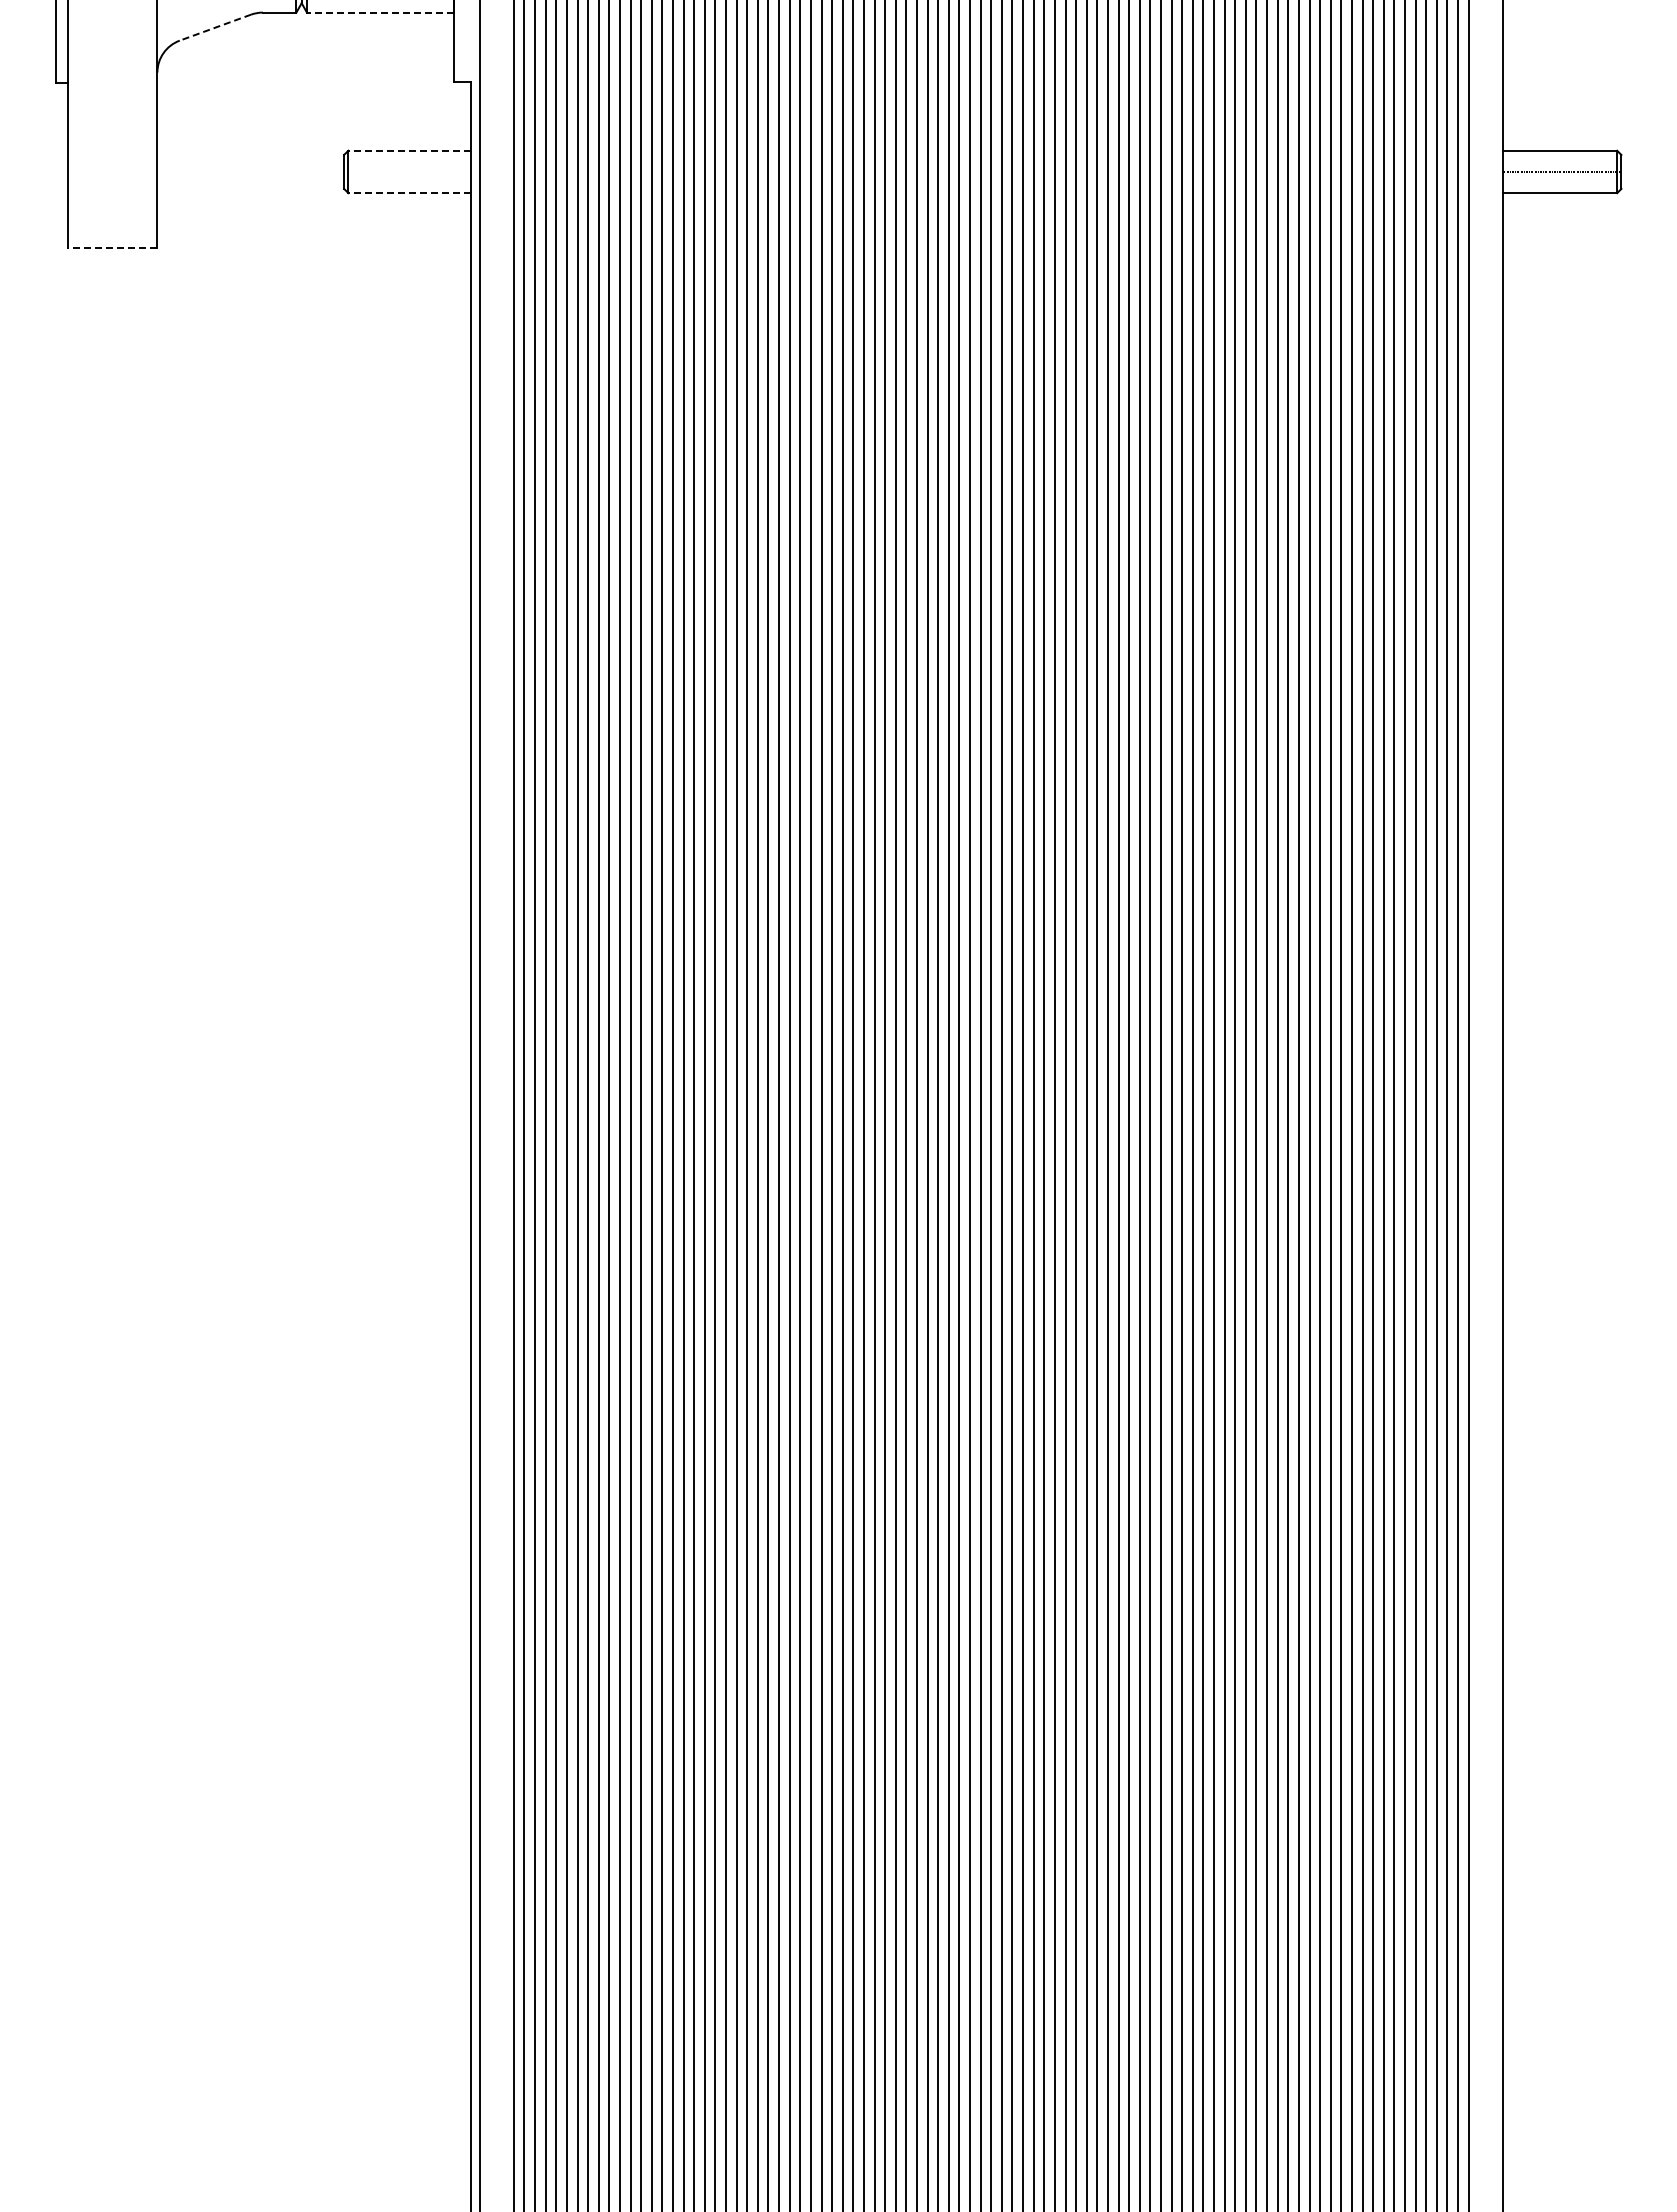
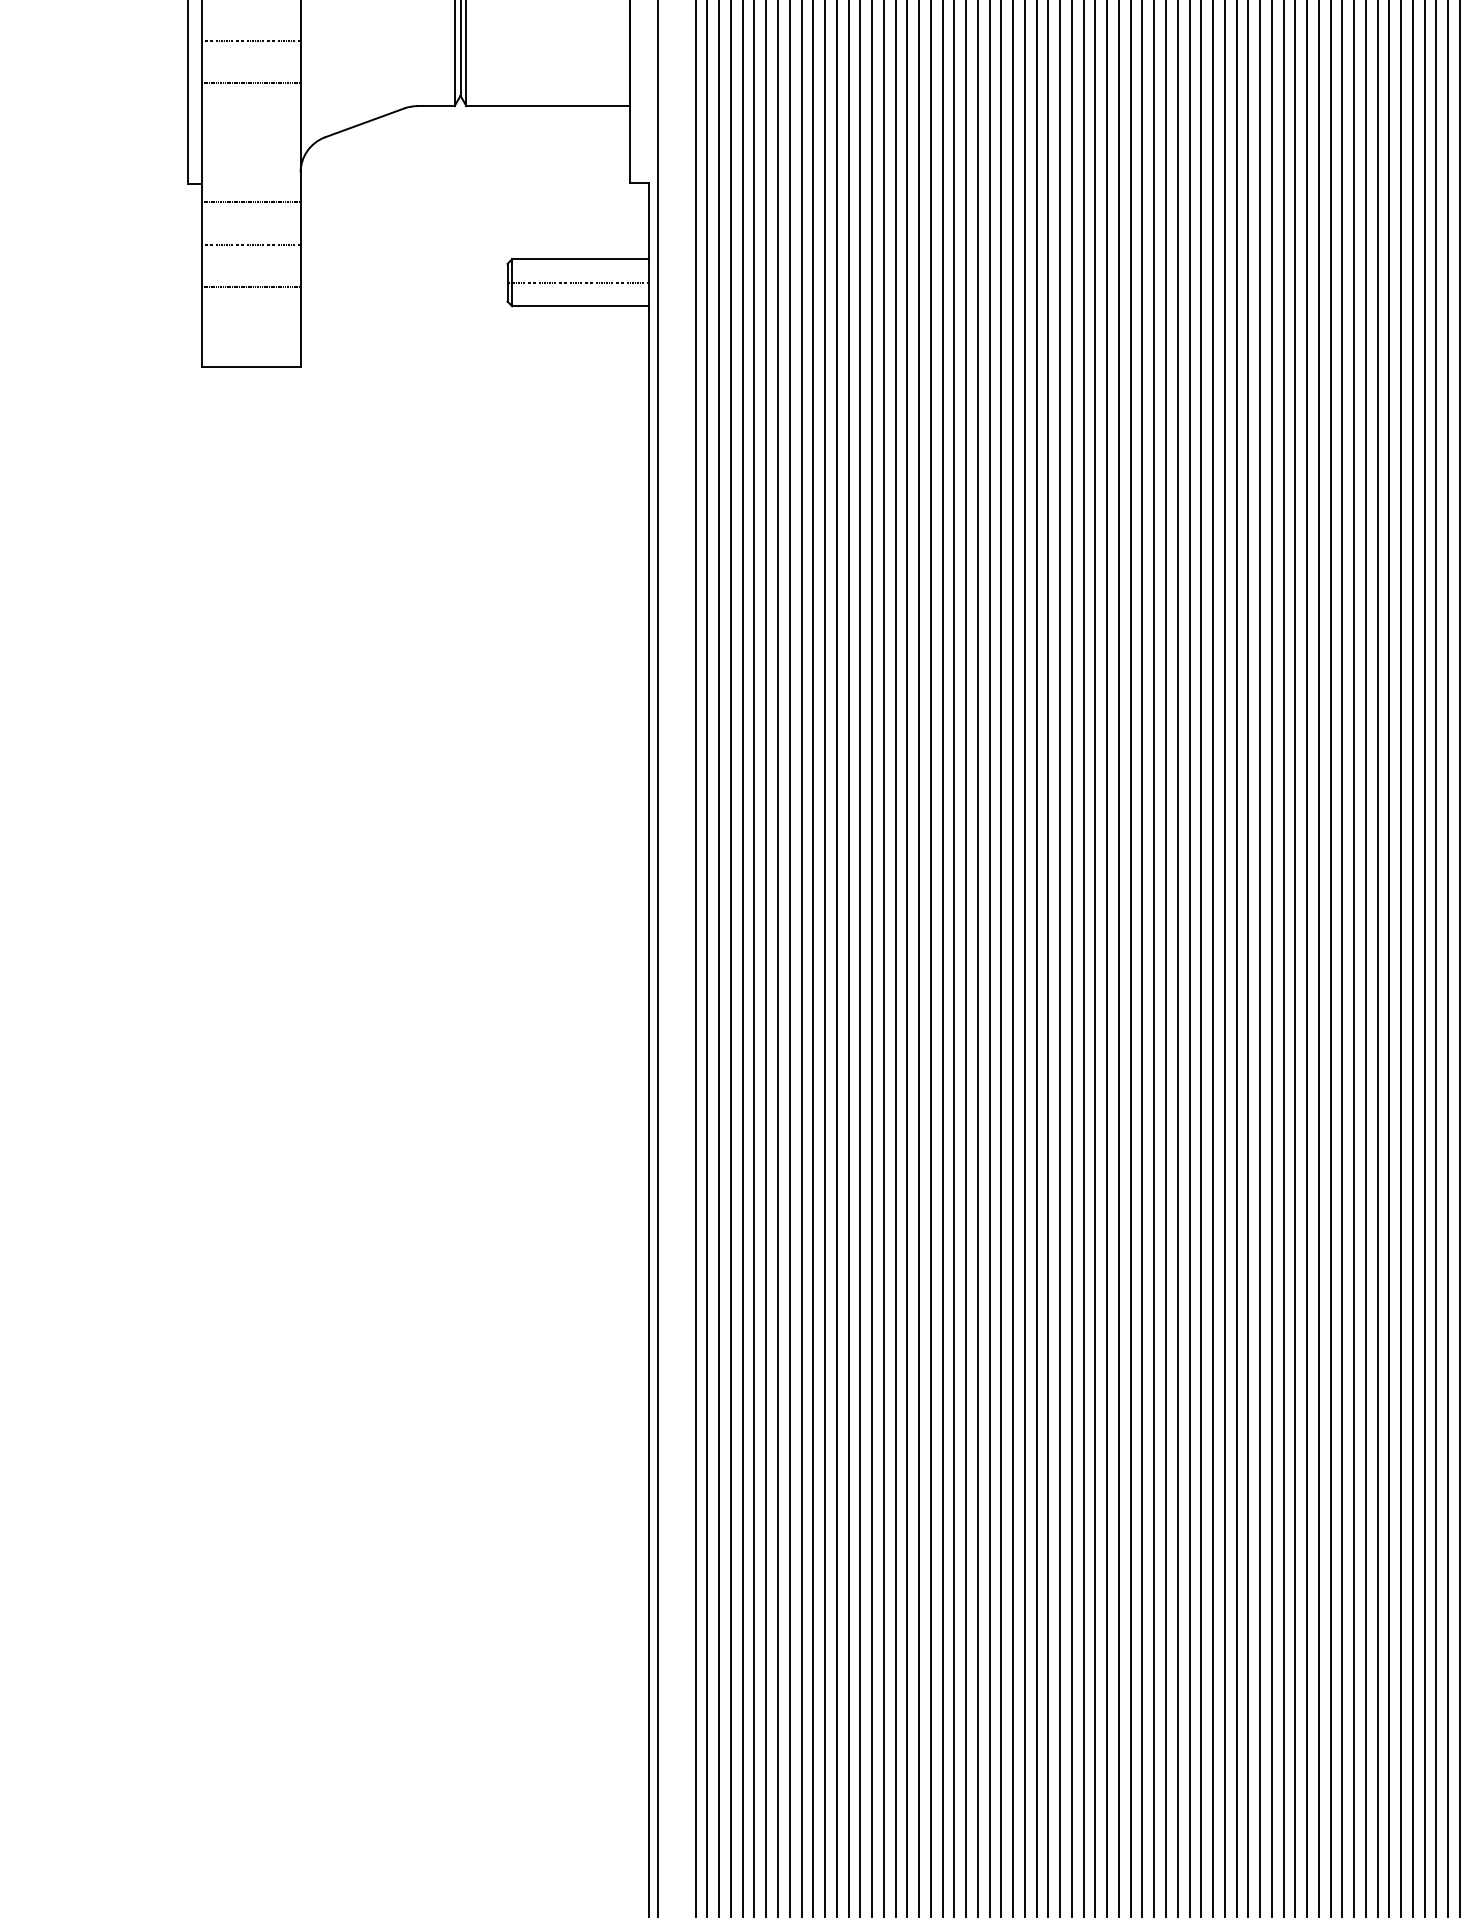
line: (380, 12) -> (547, 106), dashed -> solid
line: (214, 27) -> (363, 122), dashed -> solid
line: (112, 99) -> (250, 202), added
line: (112, 137) -> (250, 244), added
line: (409, 150) -> (580, 258), dashed -> solid
line: (407, 171) -> (577, 282), added
line: (112, 175) -> (250, 286), added
line: (409, 193) -> (580, 306), dashed -> solid
line: (112, 248) -> (250, 367), dashed -> solid

